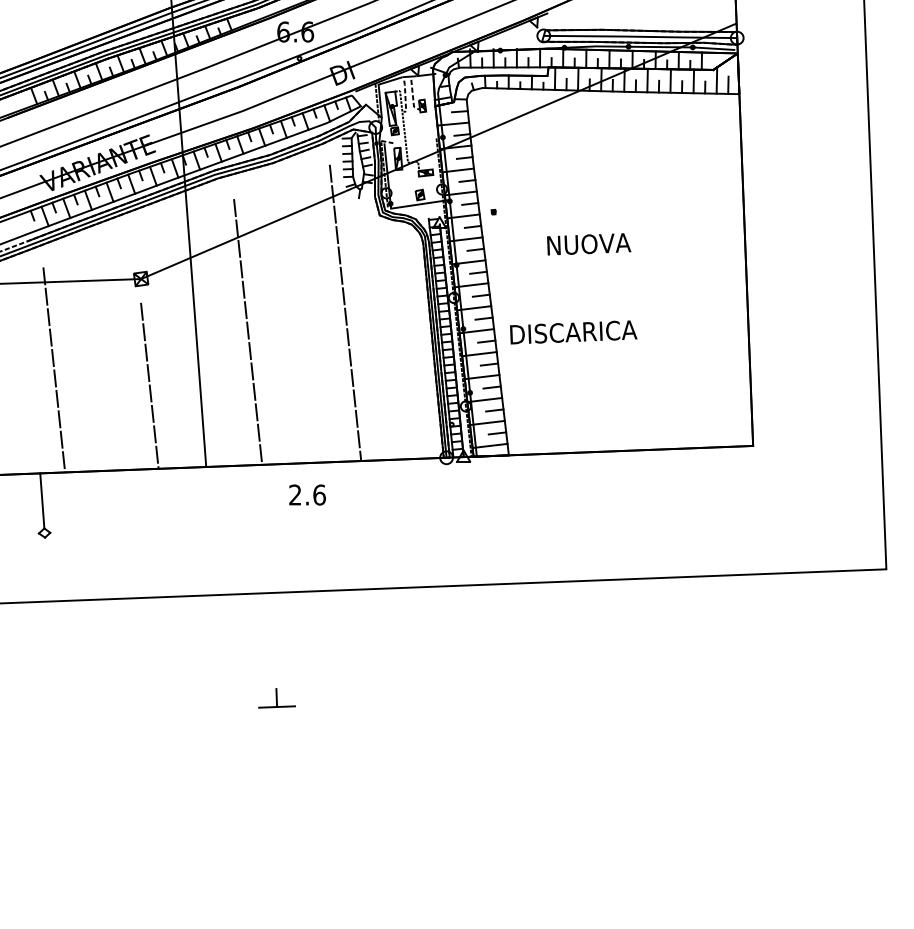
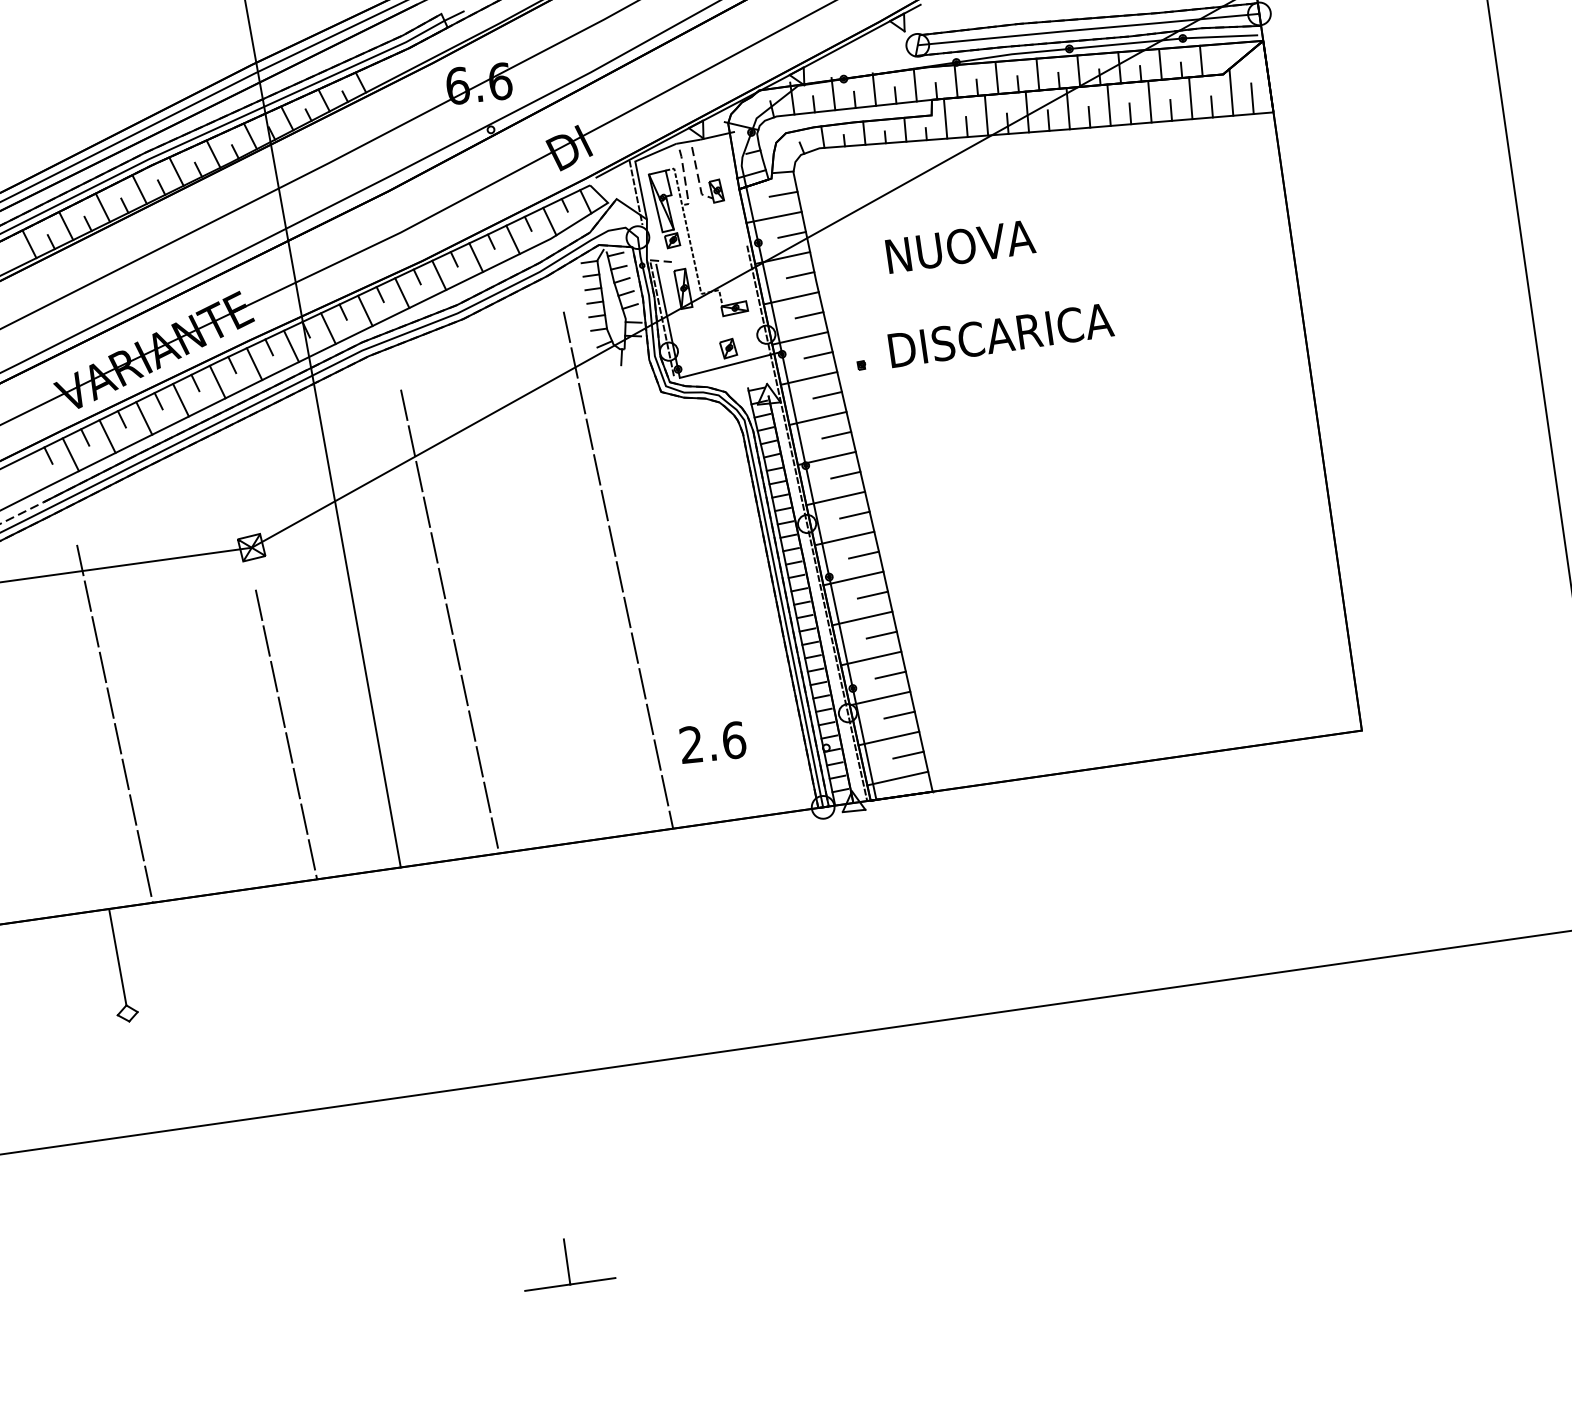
text: (589, 244) -> (961, 246), moved
text: (573, 332) -> (1000, 335), moved
text: (307, 494) -> (712, 741), moved
part: (276, 698) -> (566, 1263), size x1.43

